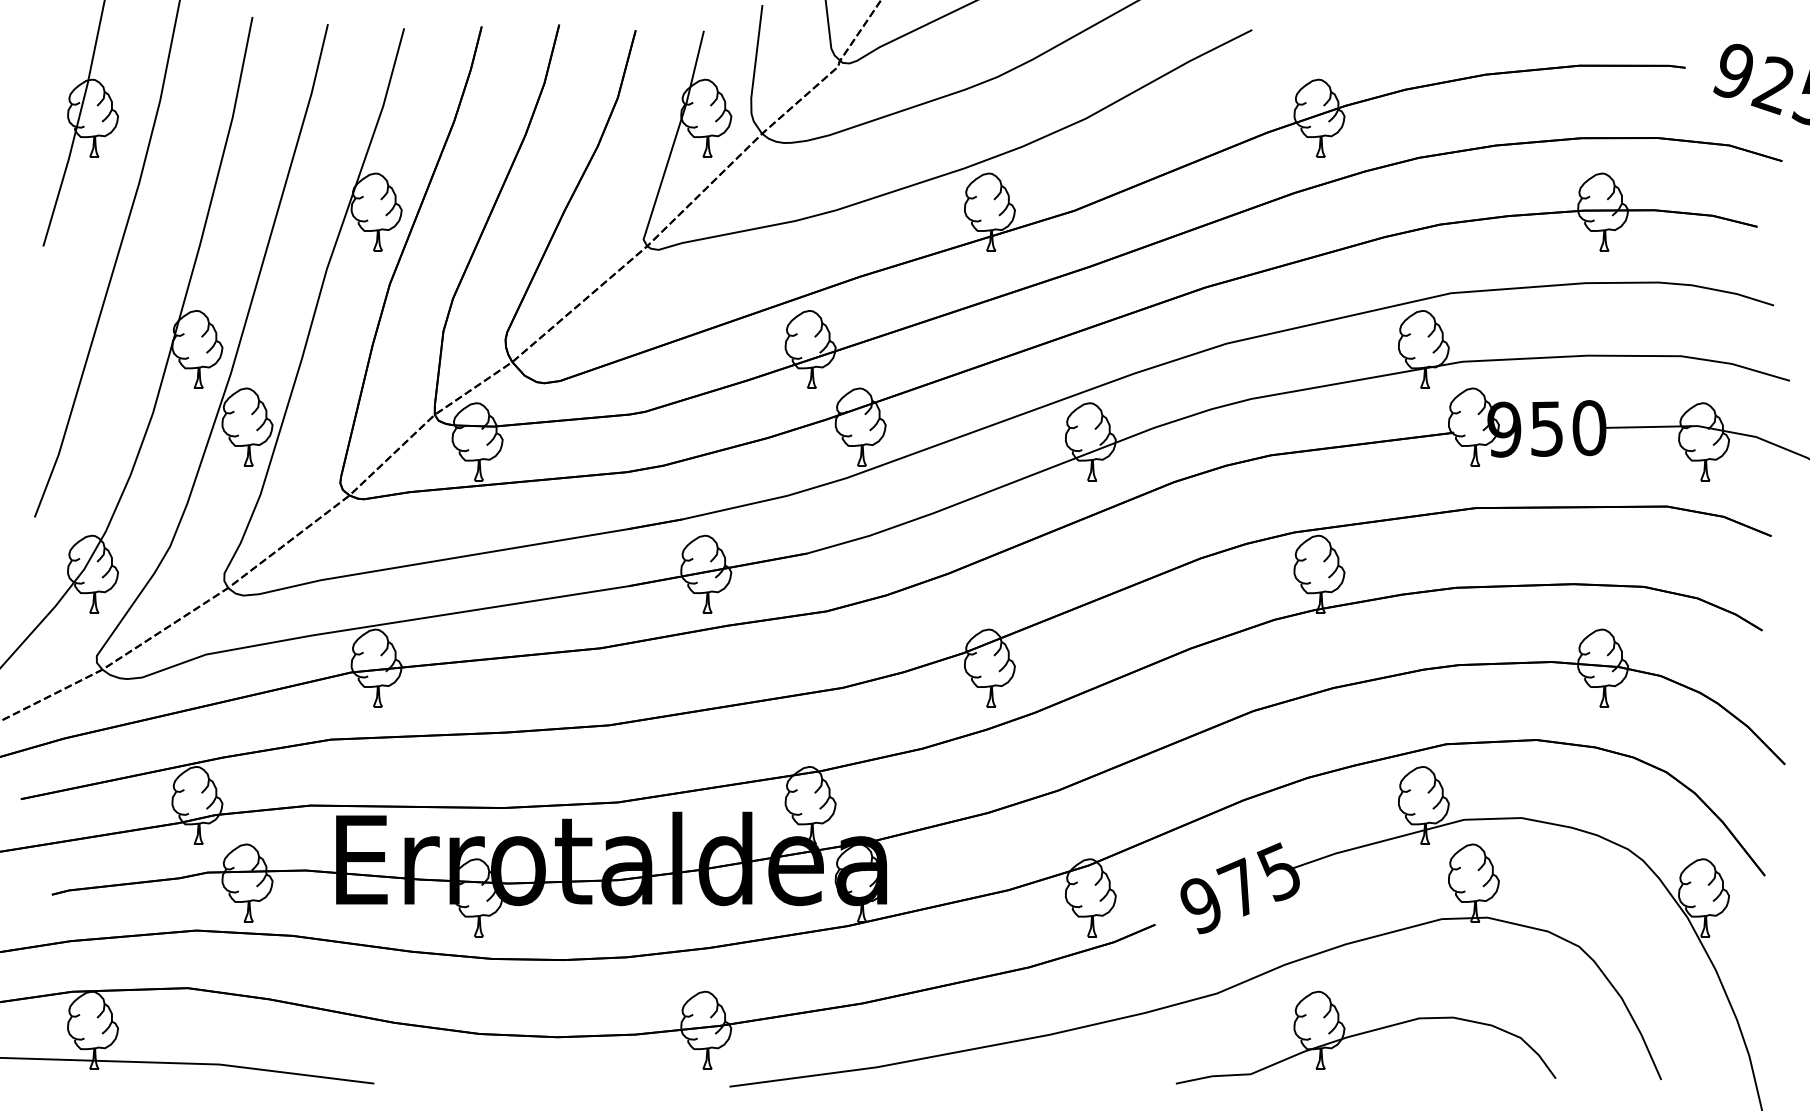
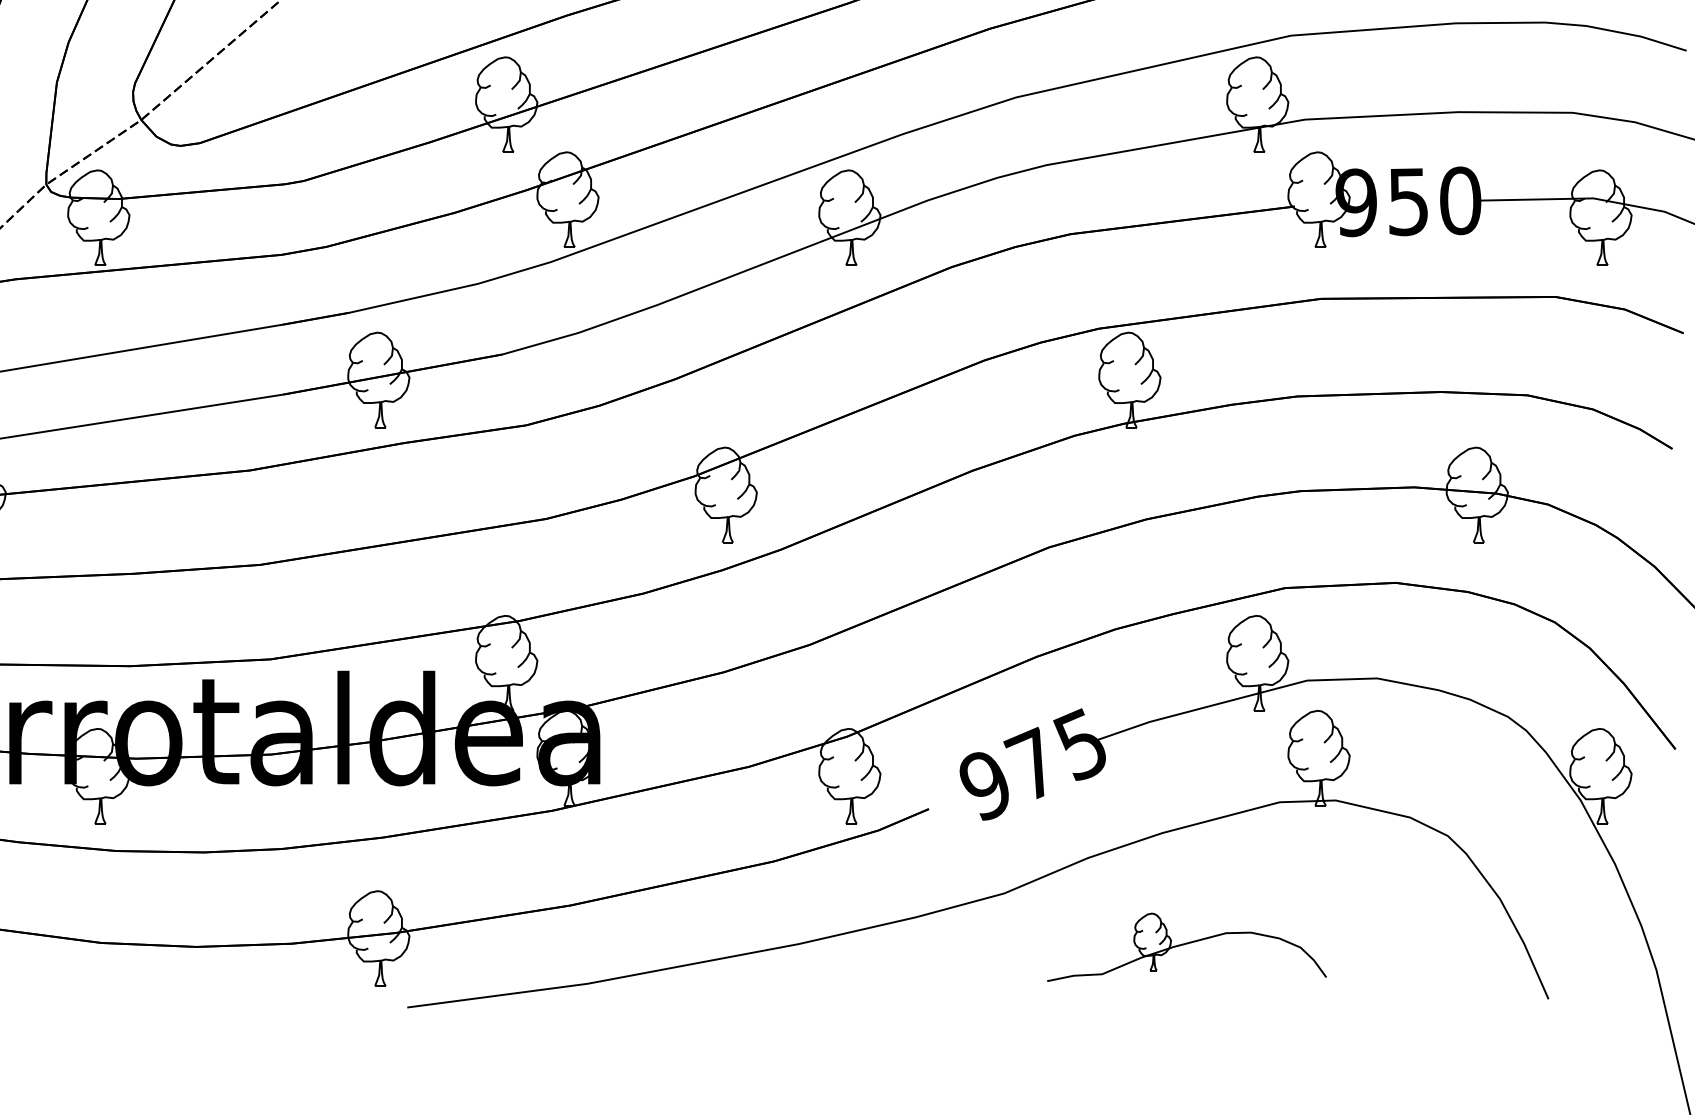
part: (1365, 1037) -> (1186, 947), size x0.6

